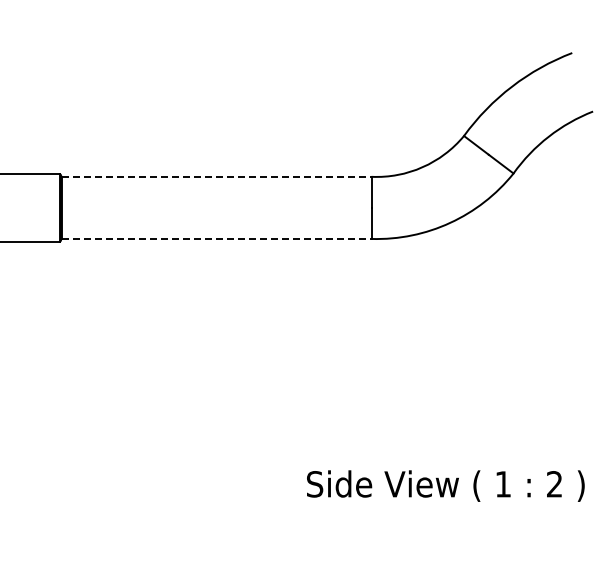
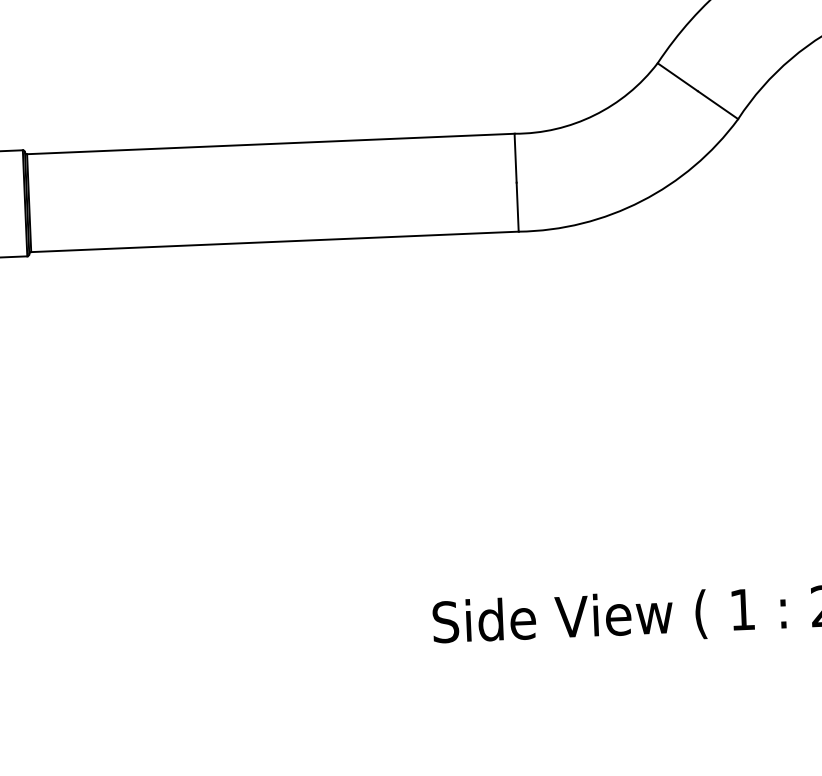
line: (216, 176) -> (270, 143), dashed -> solid
line: (216, 238) -> (274, 241), dashed -> solid

